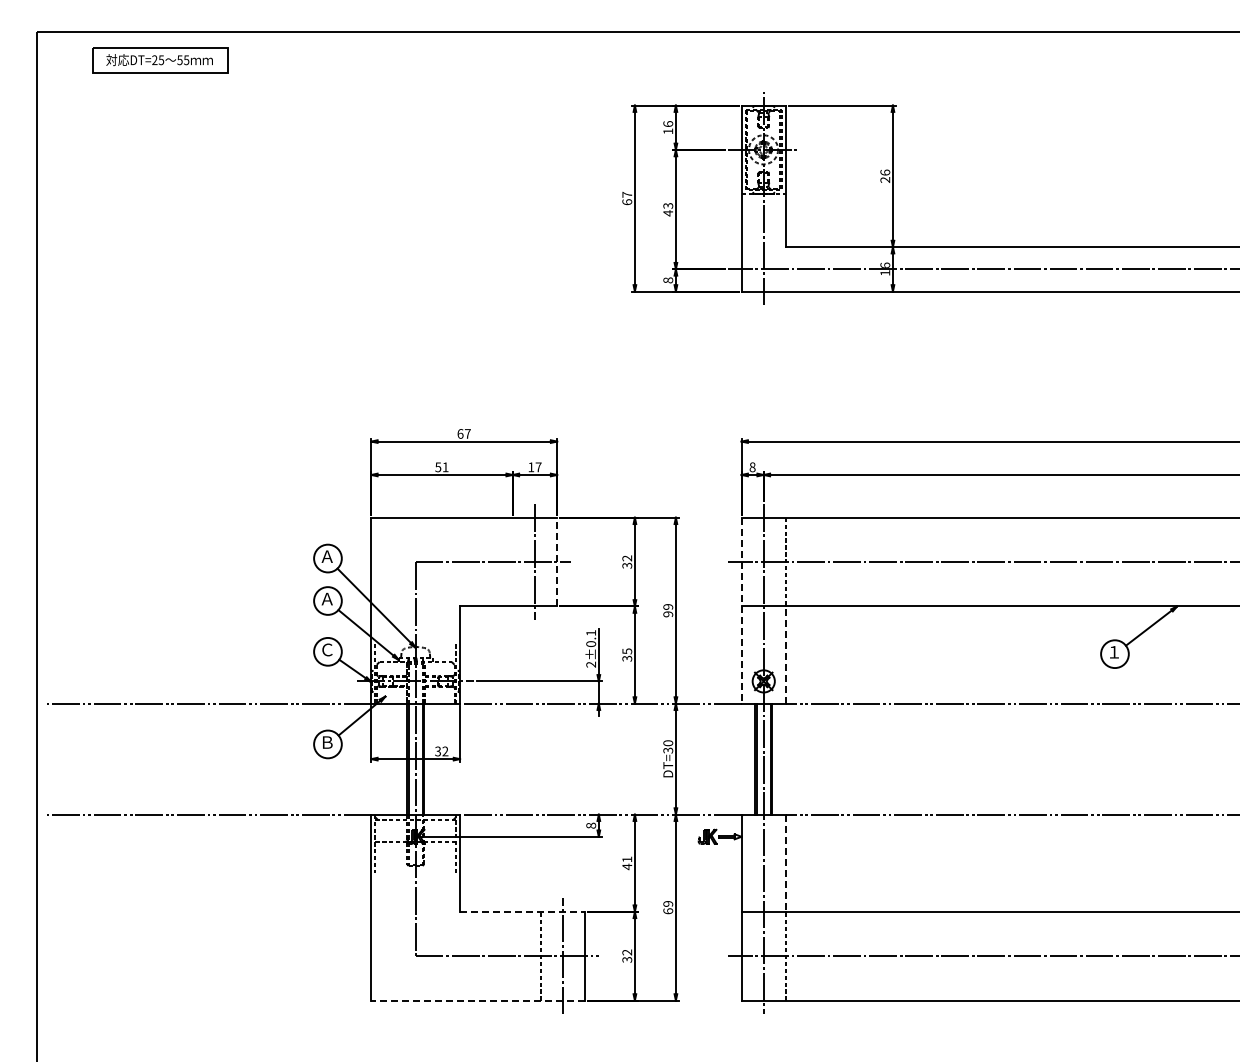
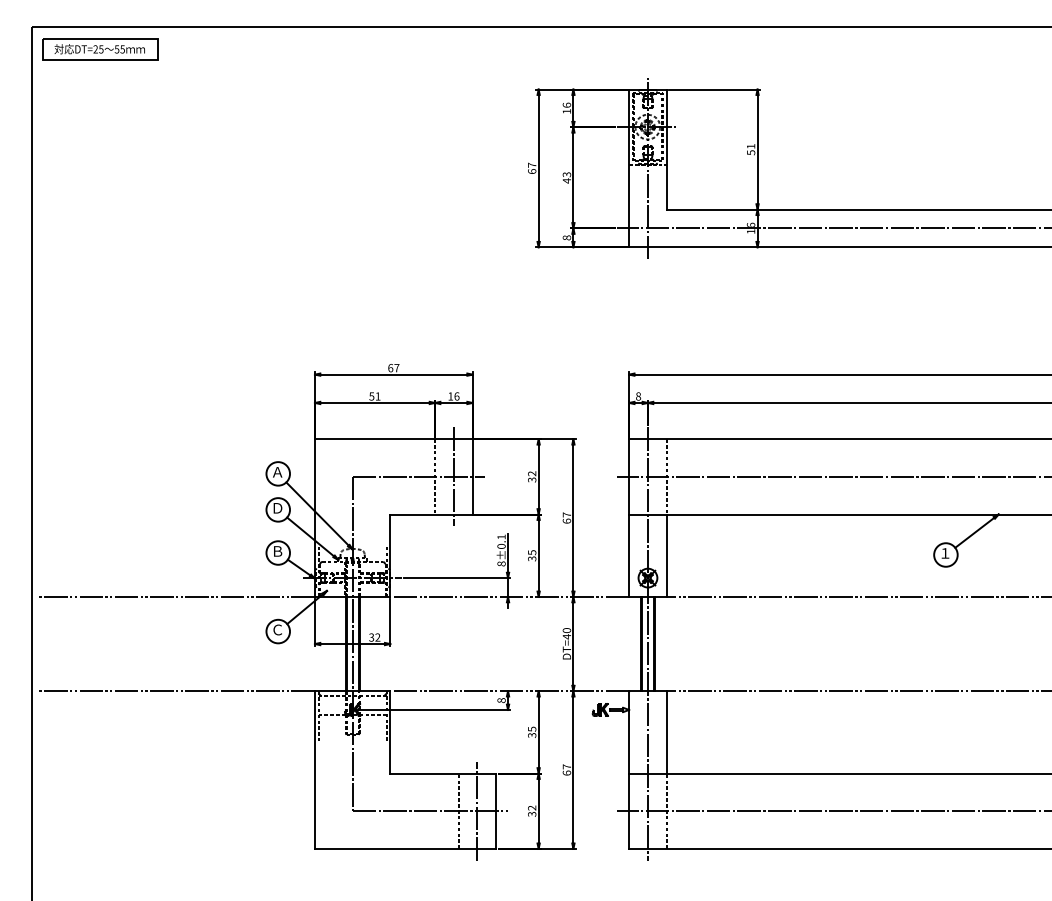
part: (160, 60) -> (100, 49), moved
text: (885, 175) -> (751, 148), 26 -> 51
text: (538, 467) -> (456, 396), 17 -> 16
line: (512, 561) -> (434, 476), added
line: (557, 561) -> (472, 476), dashed -> solid
text: (326, 598) -> (276, 507), Ａ -> Ｄ
text: (668, 610) -> (567, 517), 99 -> 67
line: (741, 610) -> (629, 517), dashed -> solid
text: (327, 649) -> (277, 551), Ｃ -> Ｂ
line: (785, 655) -> (666, 556), dashed -> solid
text: (591, 664) -> (501, 563), 2±0.1 -> 8±0.1
text: (327, 742) -> (277, 629), Ｂ -> Ｃ
text: (668, 750) -> (567, 636), DT=30 -> DT=40
text: (627, 863) -> (532, 732), 41 -> 35
line: (785, 863) -> (666, 732), dashed -> solid
text: (668, 903) -> (567, 766), 69 -> 67
line: (523, 911) -> (444, 773), dashed -> solid
line: (478, 1000) -> (405, 848), dashed -> solid

